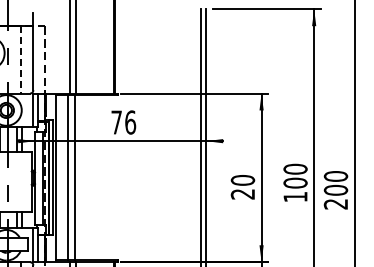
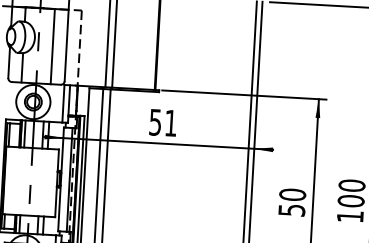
line: (21, 59) -> (53, 46), dashed -> solid
text: (123, 122) -> (163, 122), 76 -> 51
text: (242, 194) -> (291, 210), 20 -> 50

